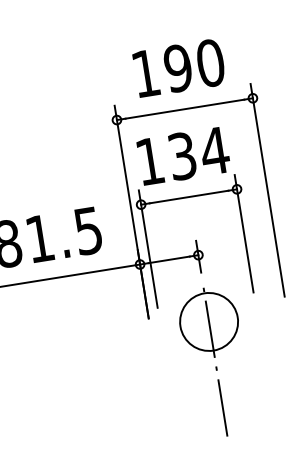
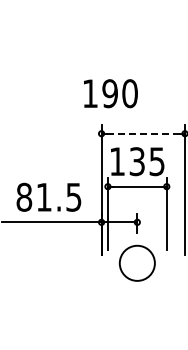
text: (178, 67) -> (110, 93), moved
line: (185, 108) -> (143, 133), solid -> dashed
text: (213, 150) -> (156, 161), 134 -> 135
line: (215, 361) -> (137, 287), removed

